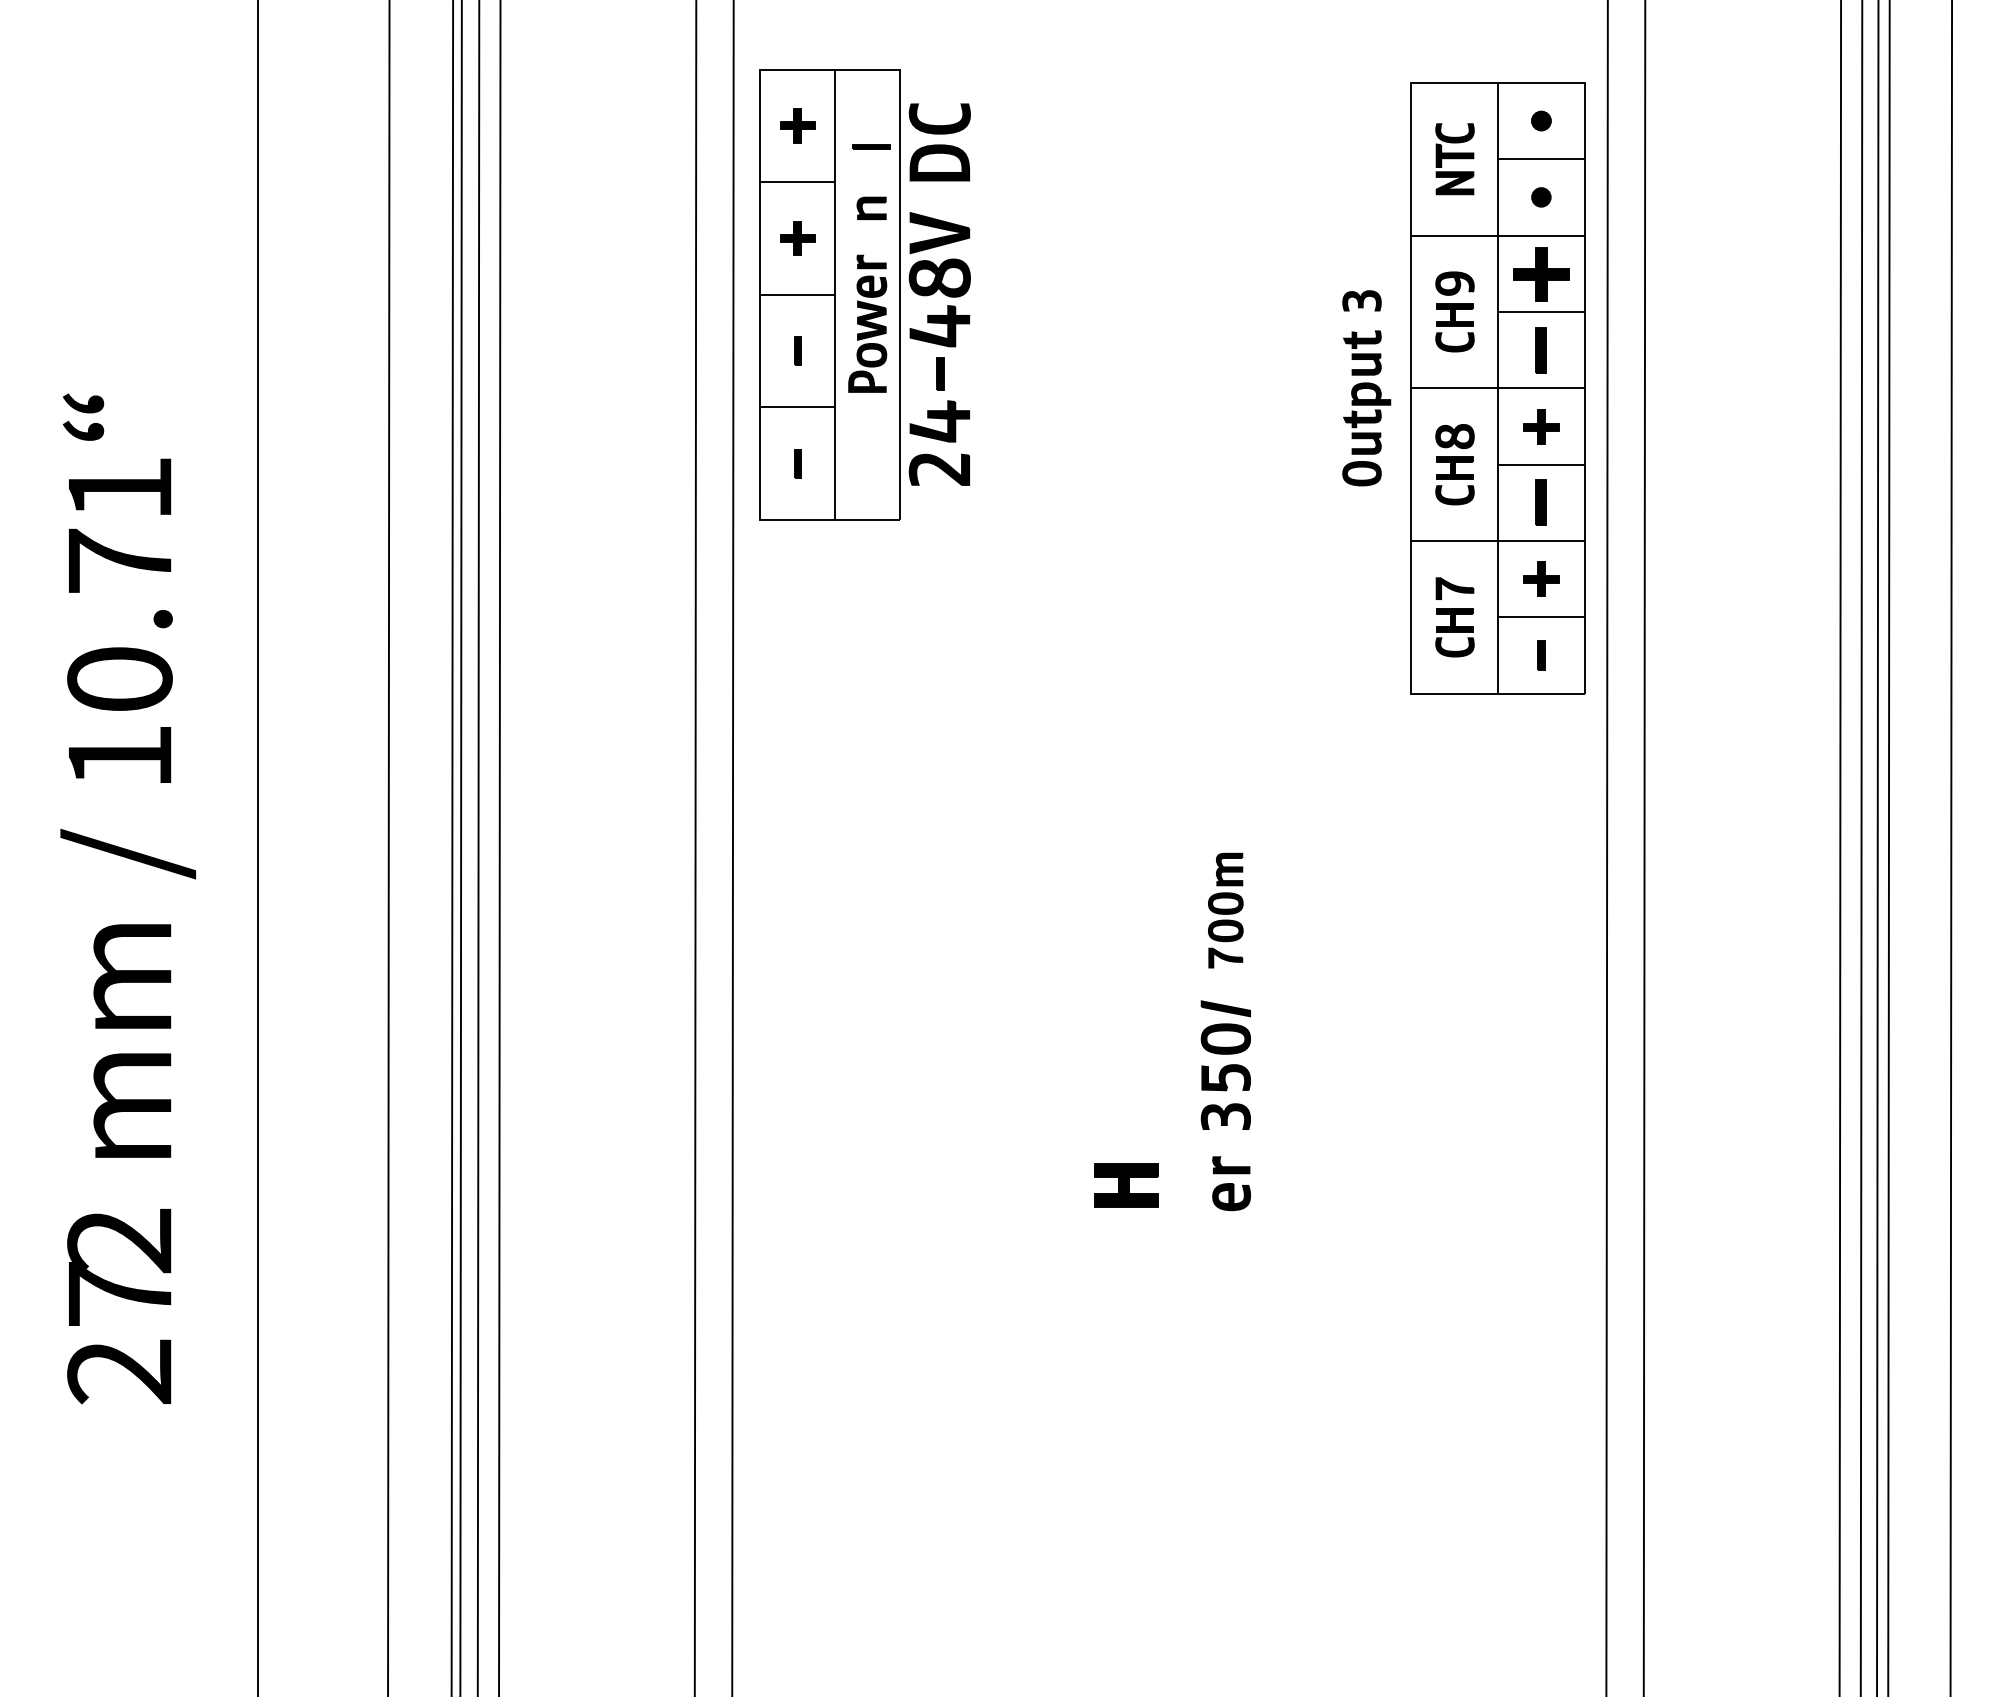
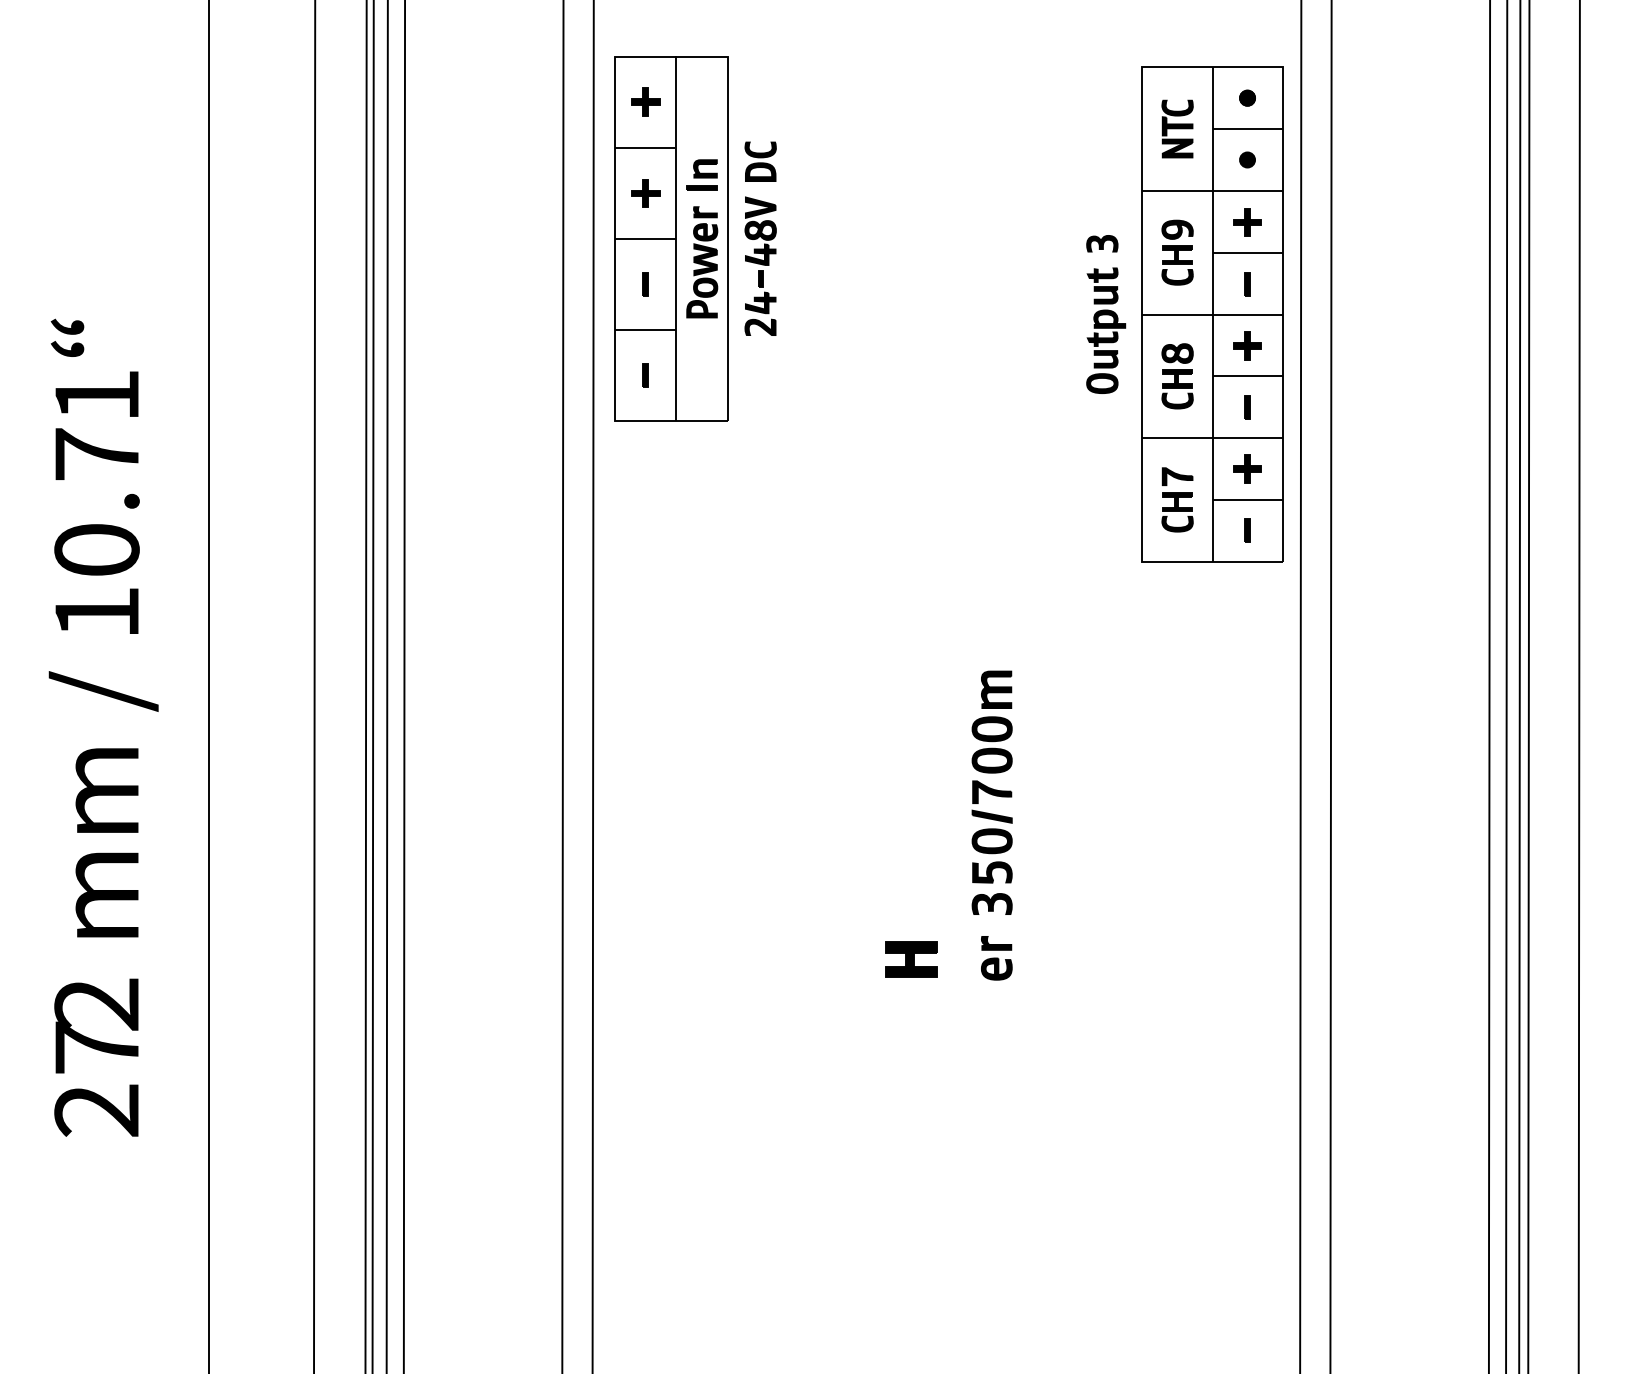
part: (871, 146) -> (702, 187), moved
part: (1541, 274) -> (1247, 222), size x0.62
part: (939, 294) -> (760, 238), size x0.62
part: (1541, 350) -> (1247, 283), size x0.62
part: (1541, 502) -> (1247, 406), size x0.62
part: (1225, 910) -> (991, 737), size x1.43

